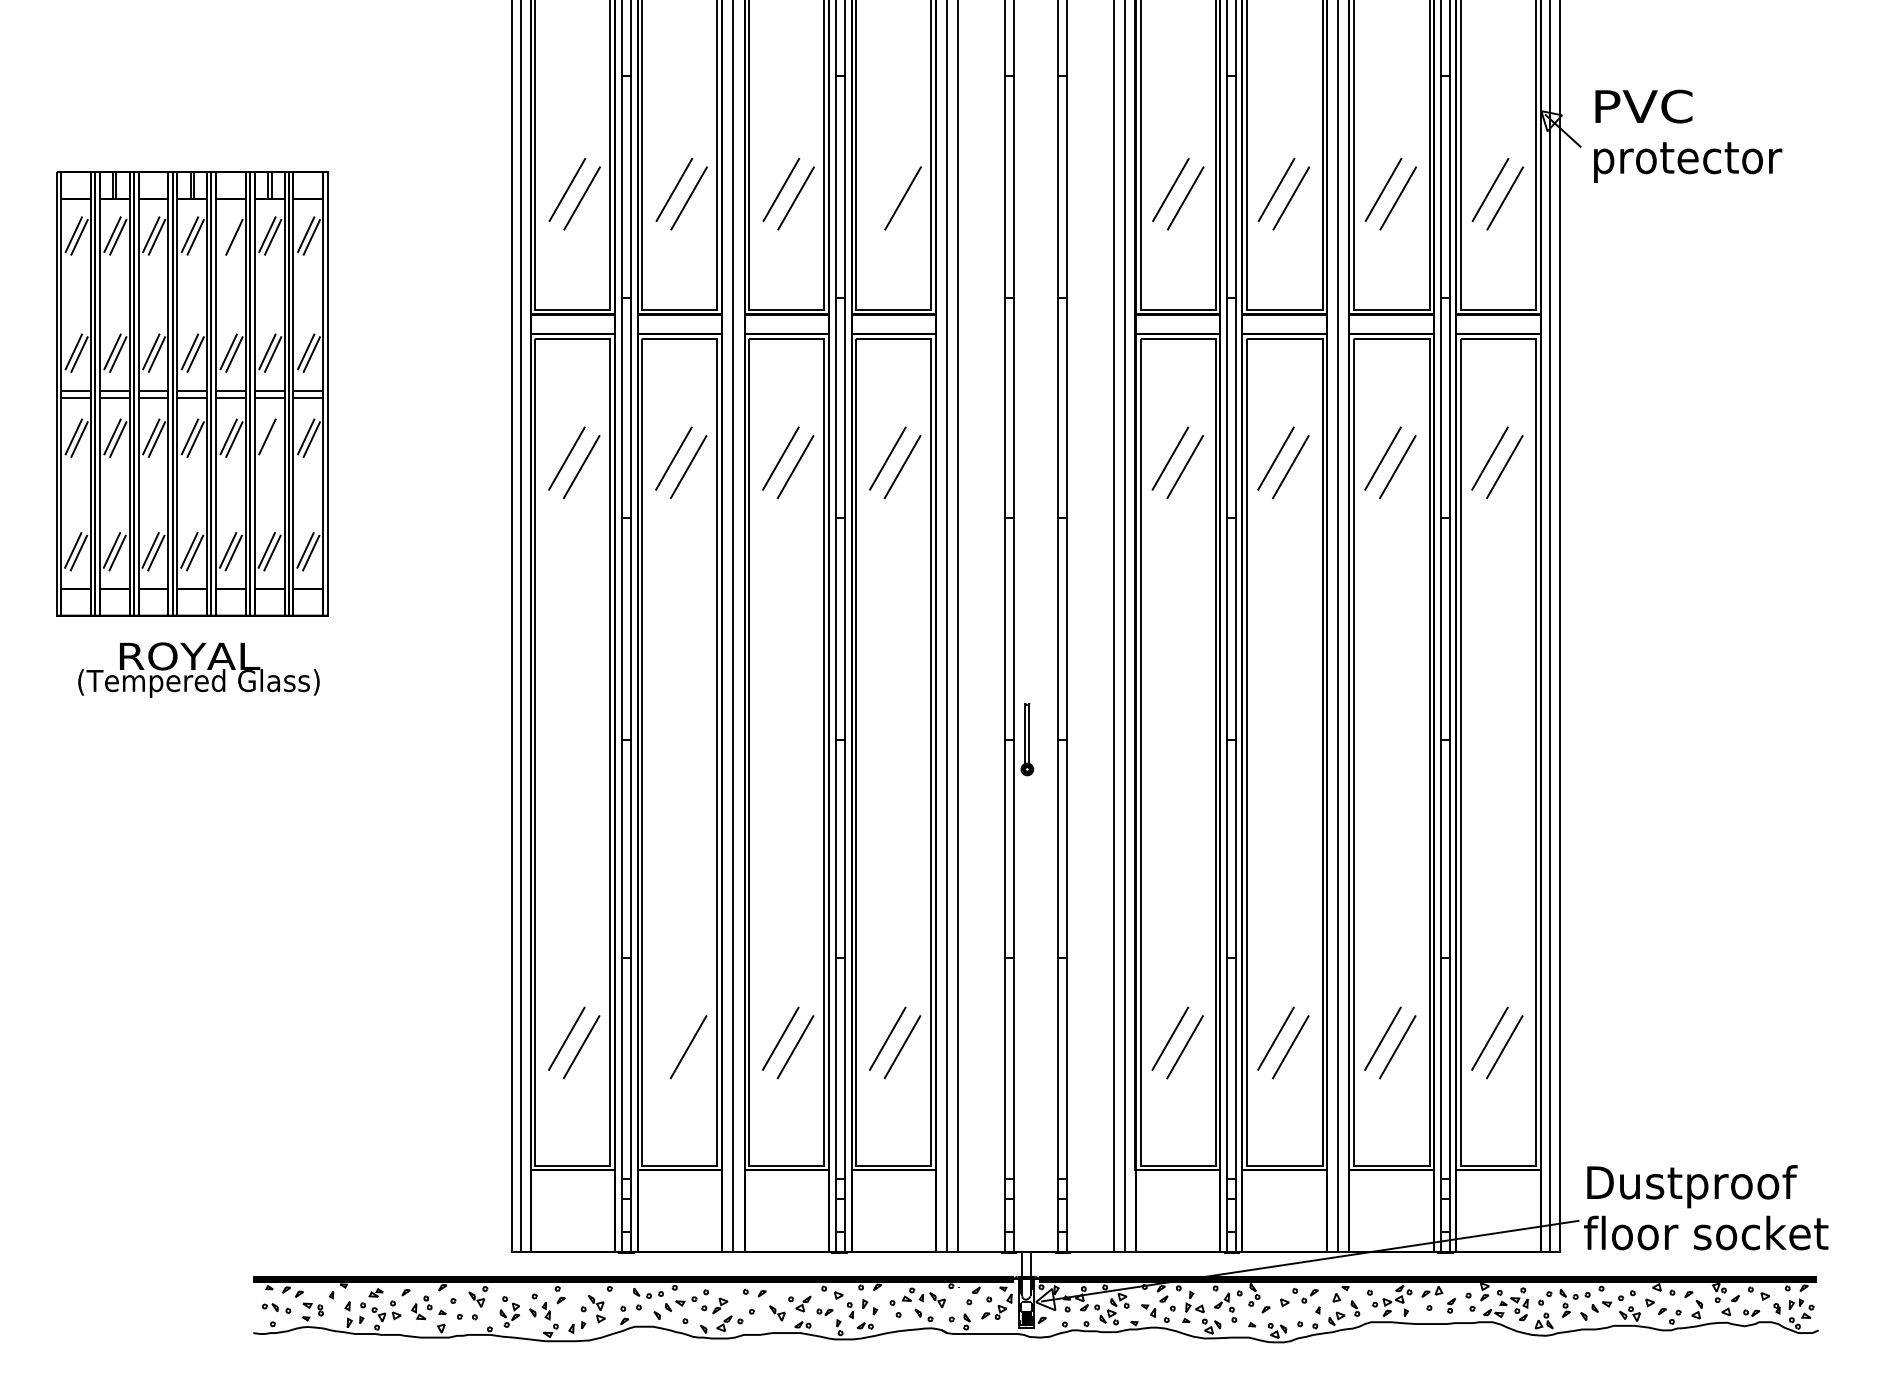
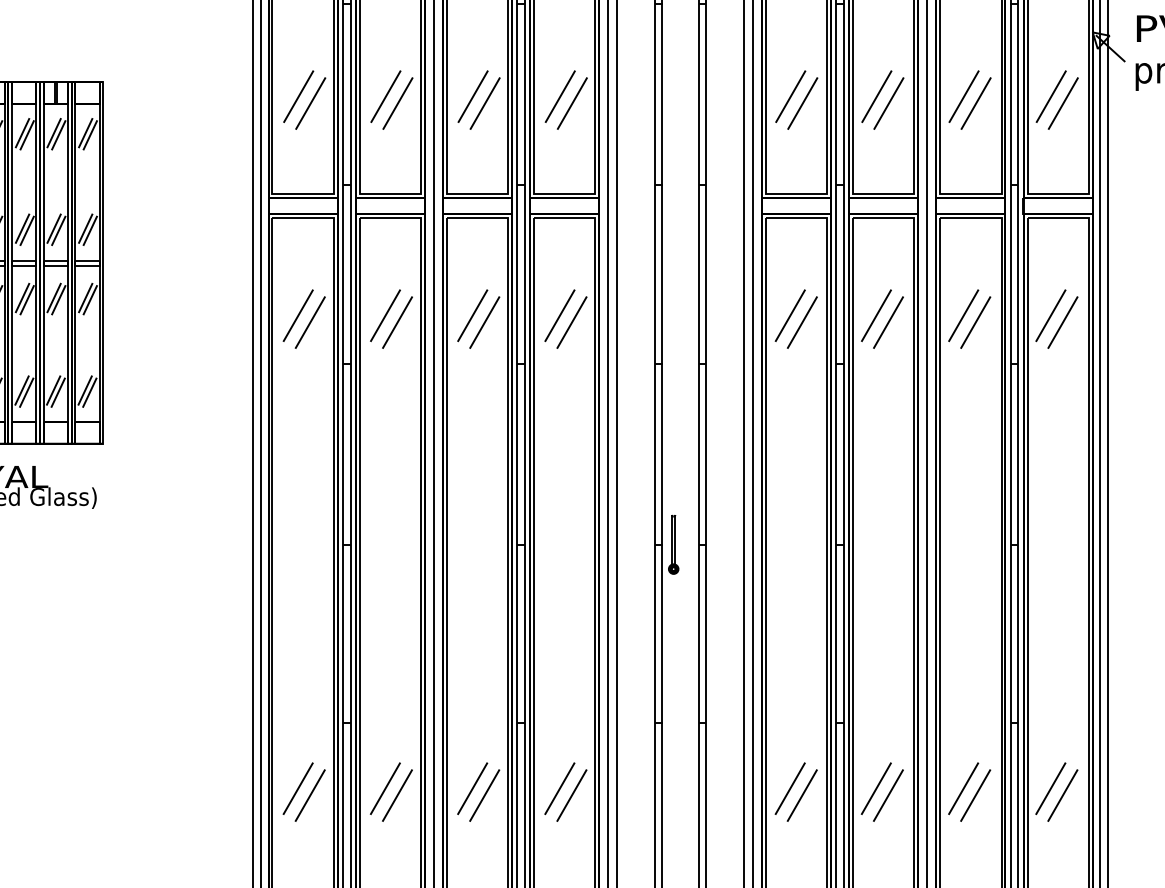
line: (888, 189) -> (560, 96), added
line: (228, 234) -> (22, 132), added
line: (273, 439) -> (59, 300), added
line: (673, 1038) -> (385, 788), added

